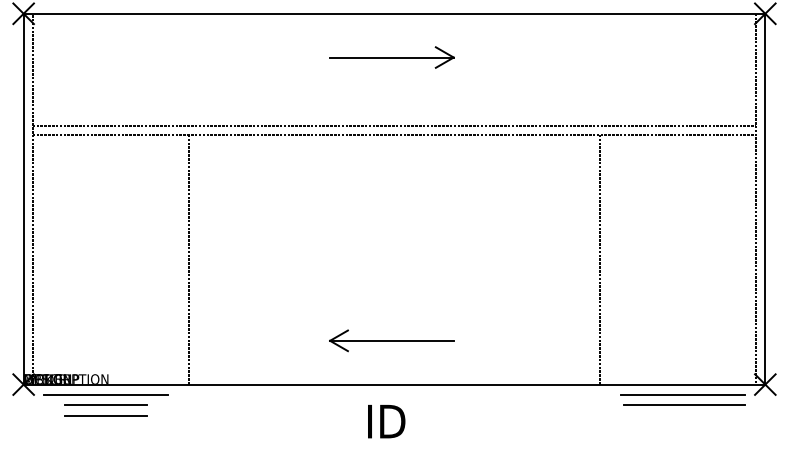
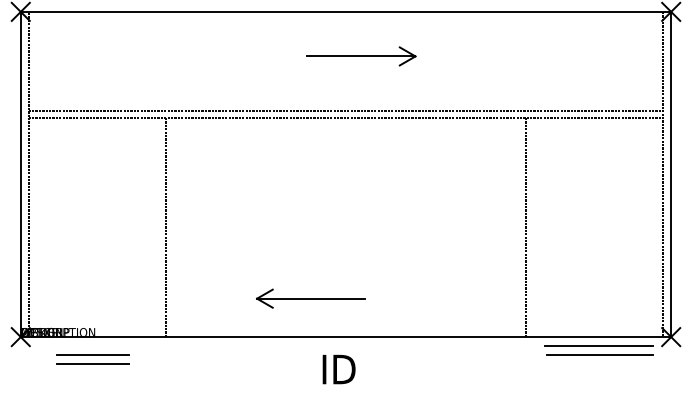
part: (391, 57) -> (360, 56), moved
part: (391, 340) -> (310, 298), moved
line: (106, 394) -> (93, 345), removed

